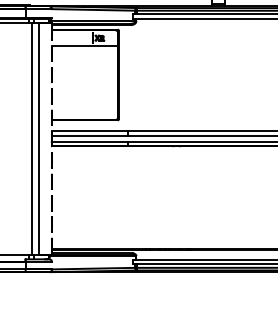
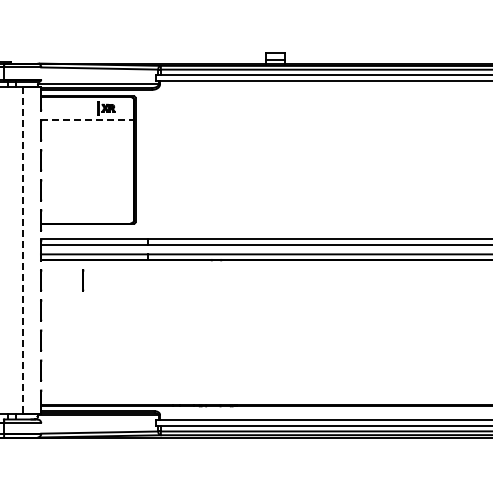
line: (84, 46) -> (87, 119), solid -> dashed
line: (31, 139) -> (12, 250), removed
line: (38, 139) -> (22, 251), solid -> dashed
line: (82, 160) -> (83, 280), added

